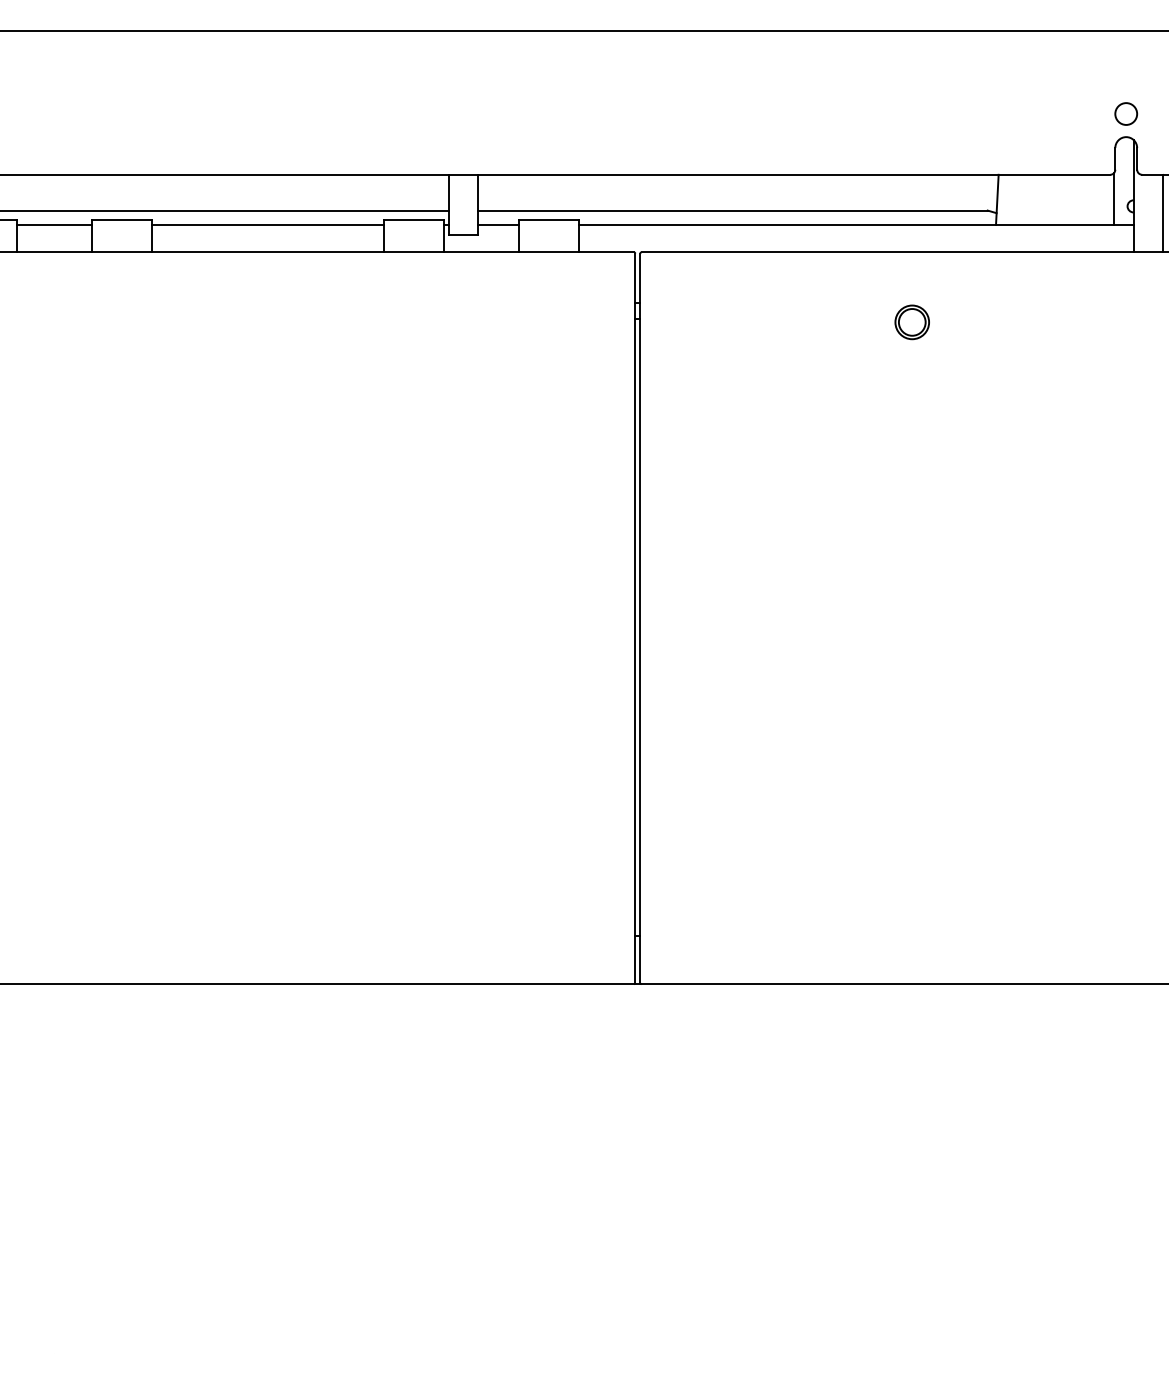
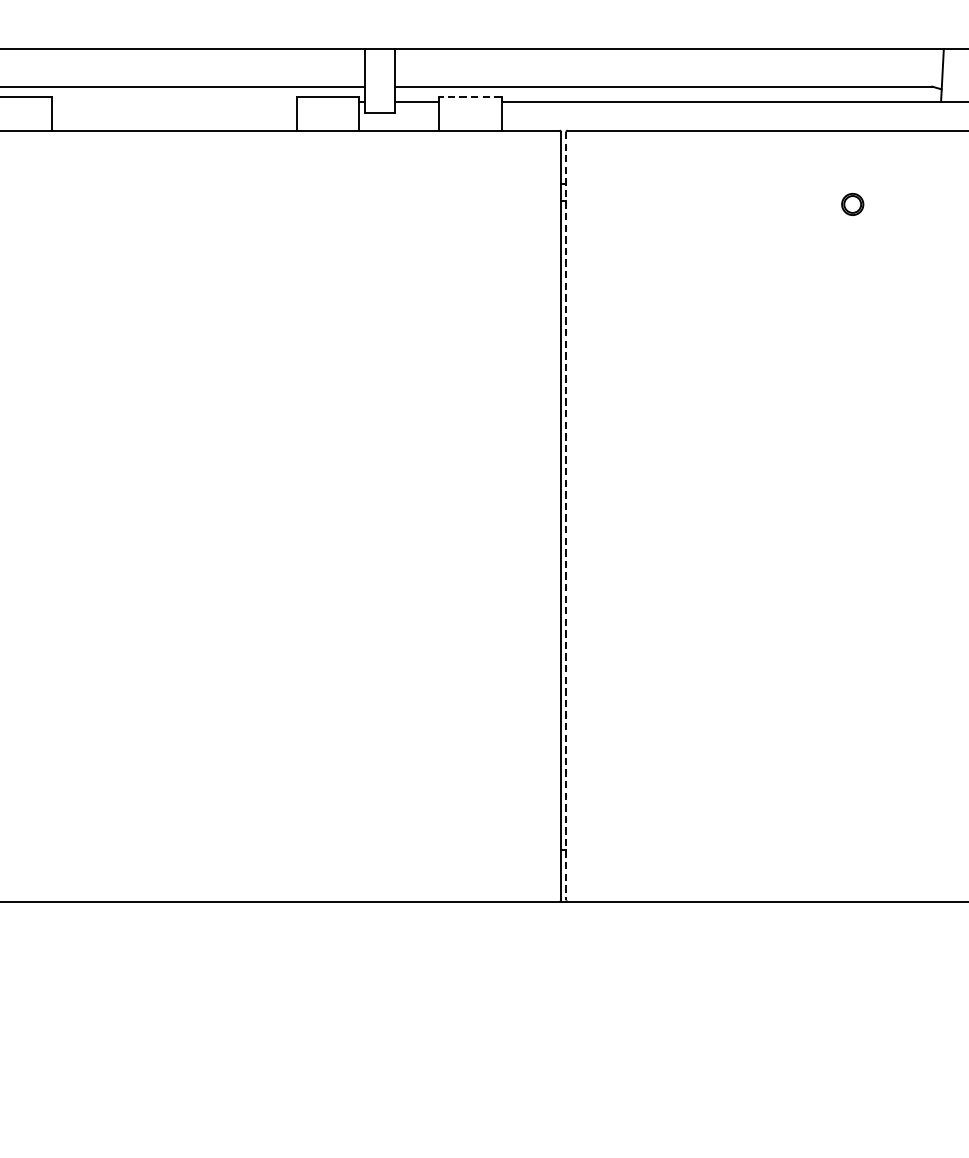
line: (549, 220) -> (470, 97), solid -> dashed
line: (267, 225) -> (173, 102), removed
part: (911, 322) -> (852, 204), size x0.6
line: (640, 618) -> (566, 516), solid -> dashed

